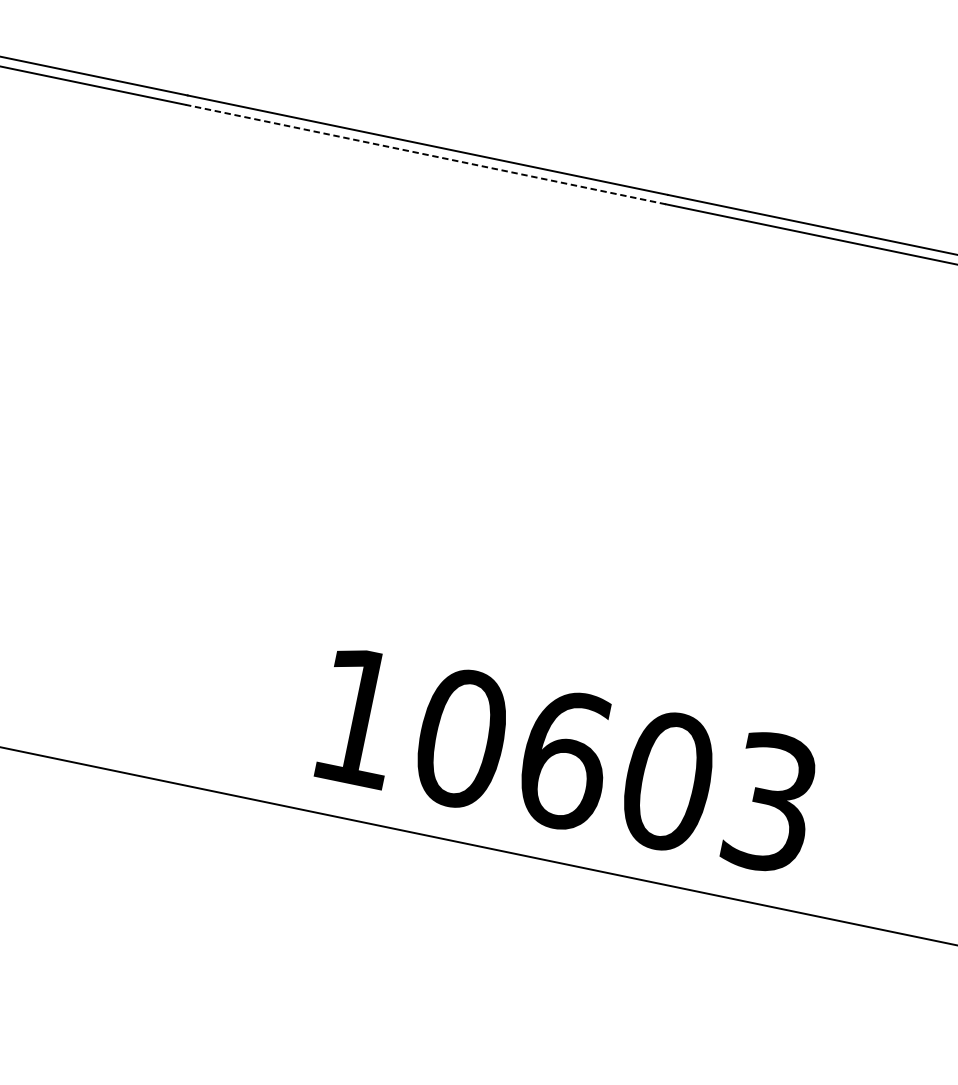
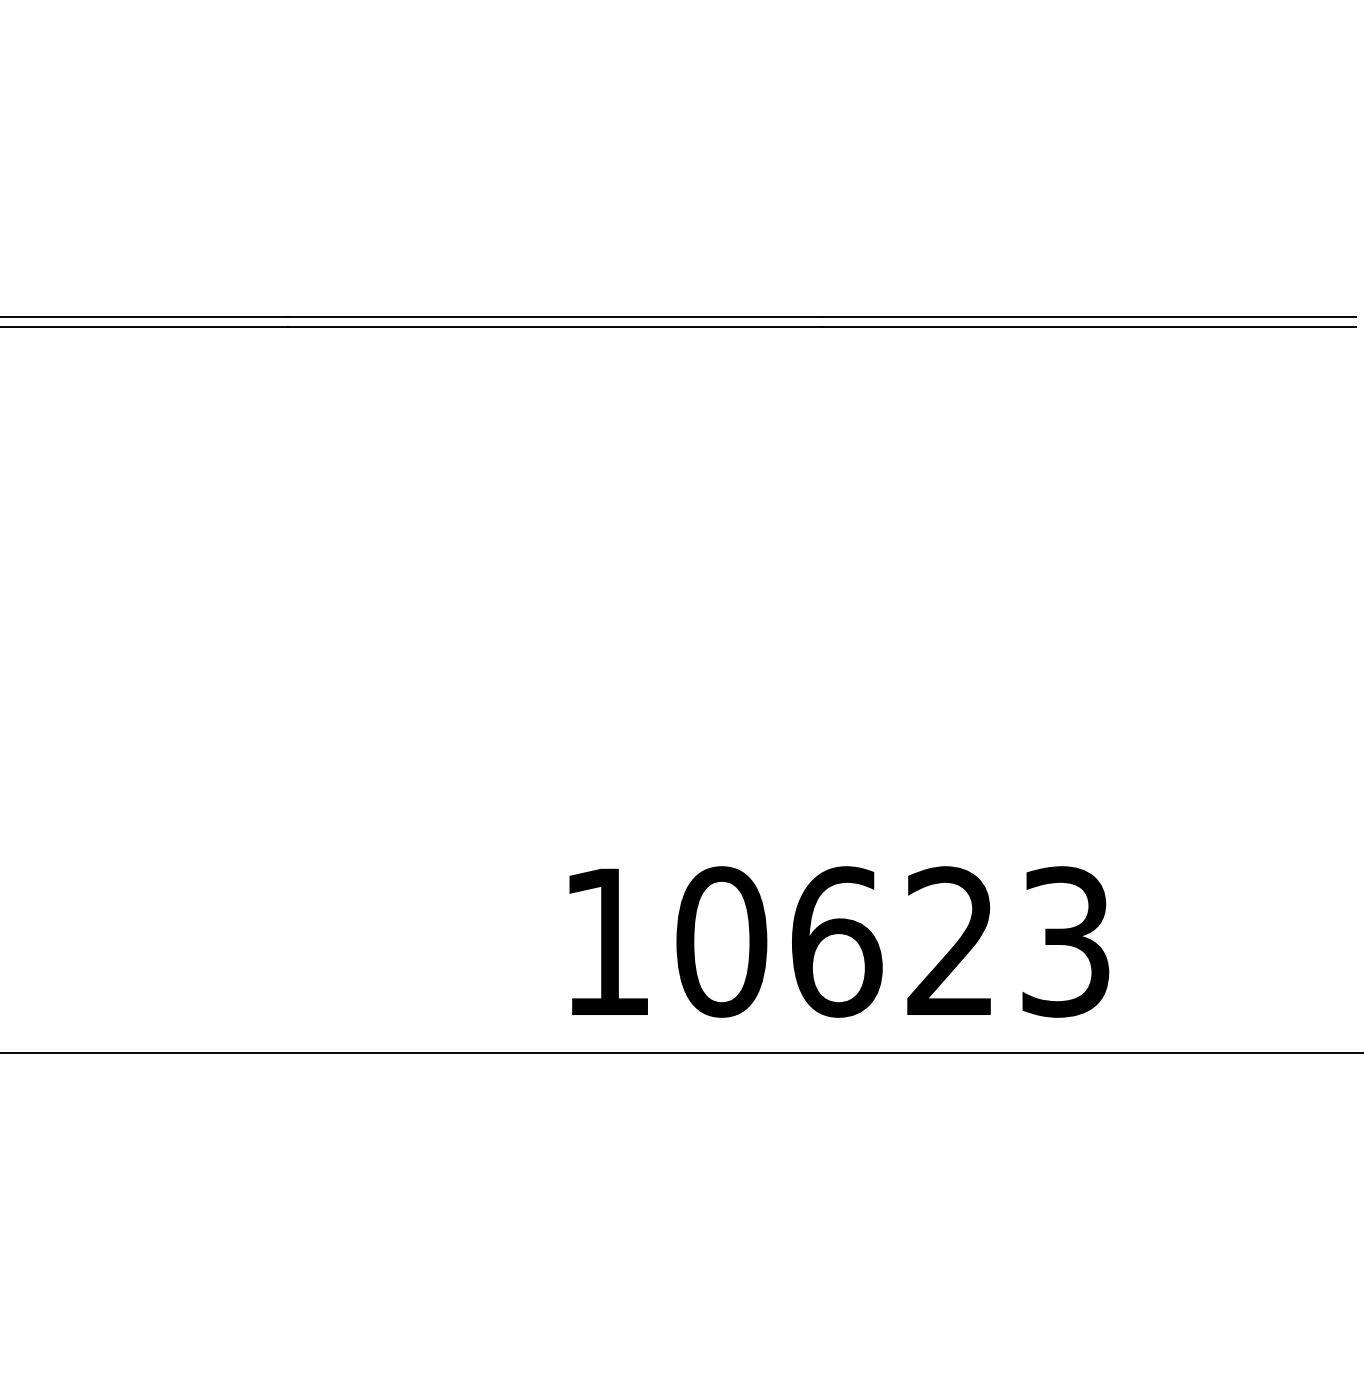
line: (425, 155) -> (554, 327), dashed -> solid
text: (668, 781) -> (951, 941), 10603 -> 10623

